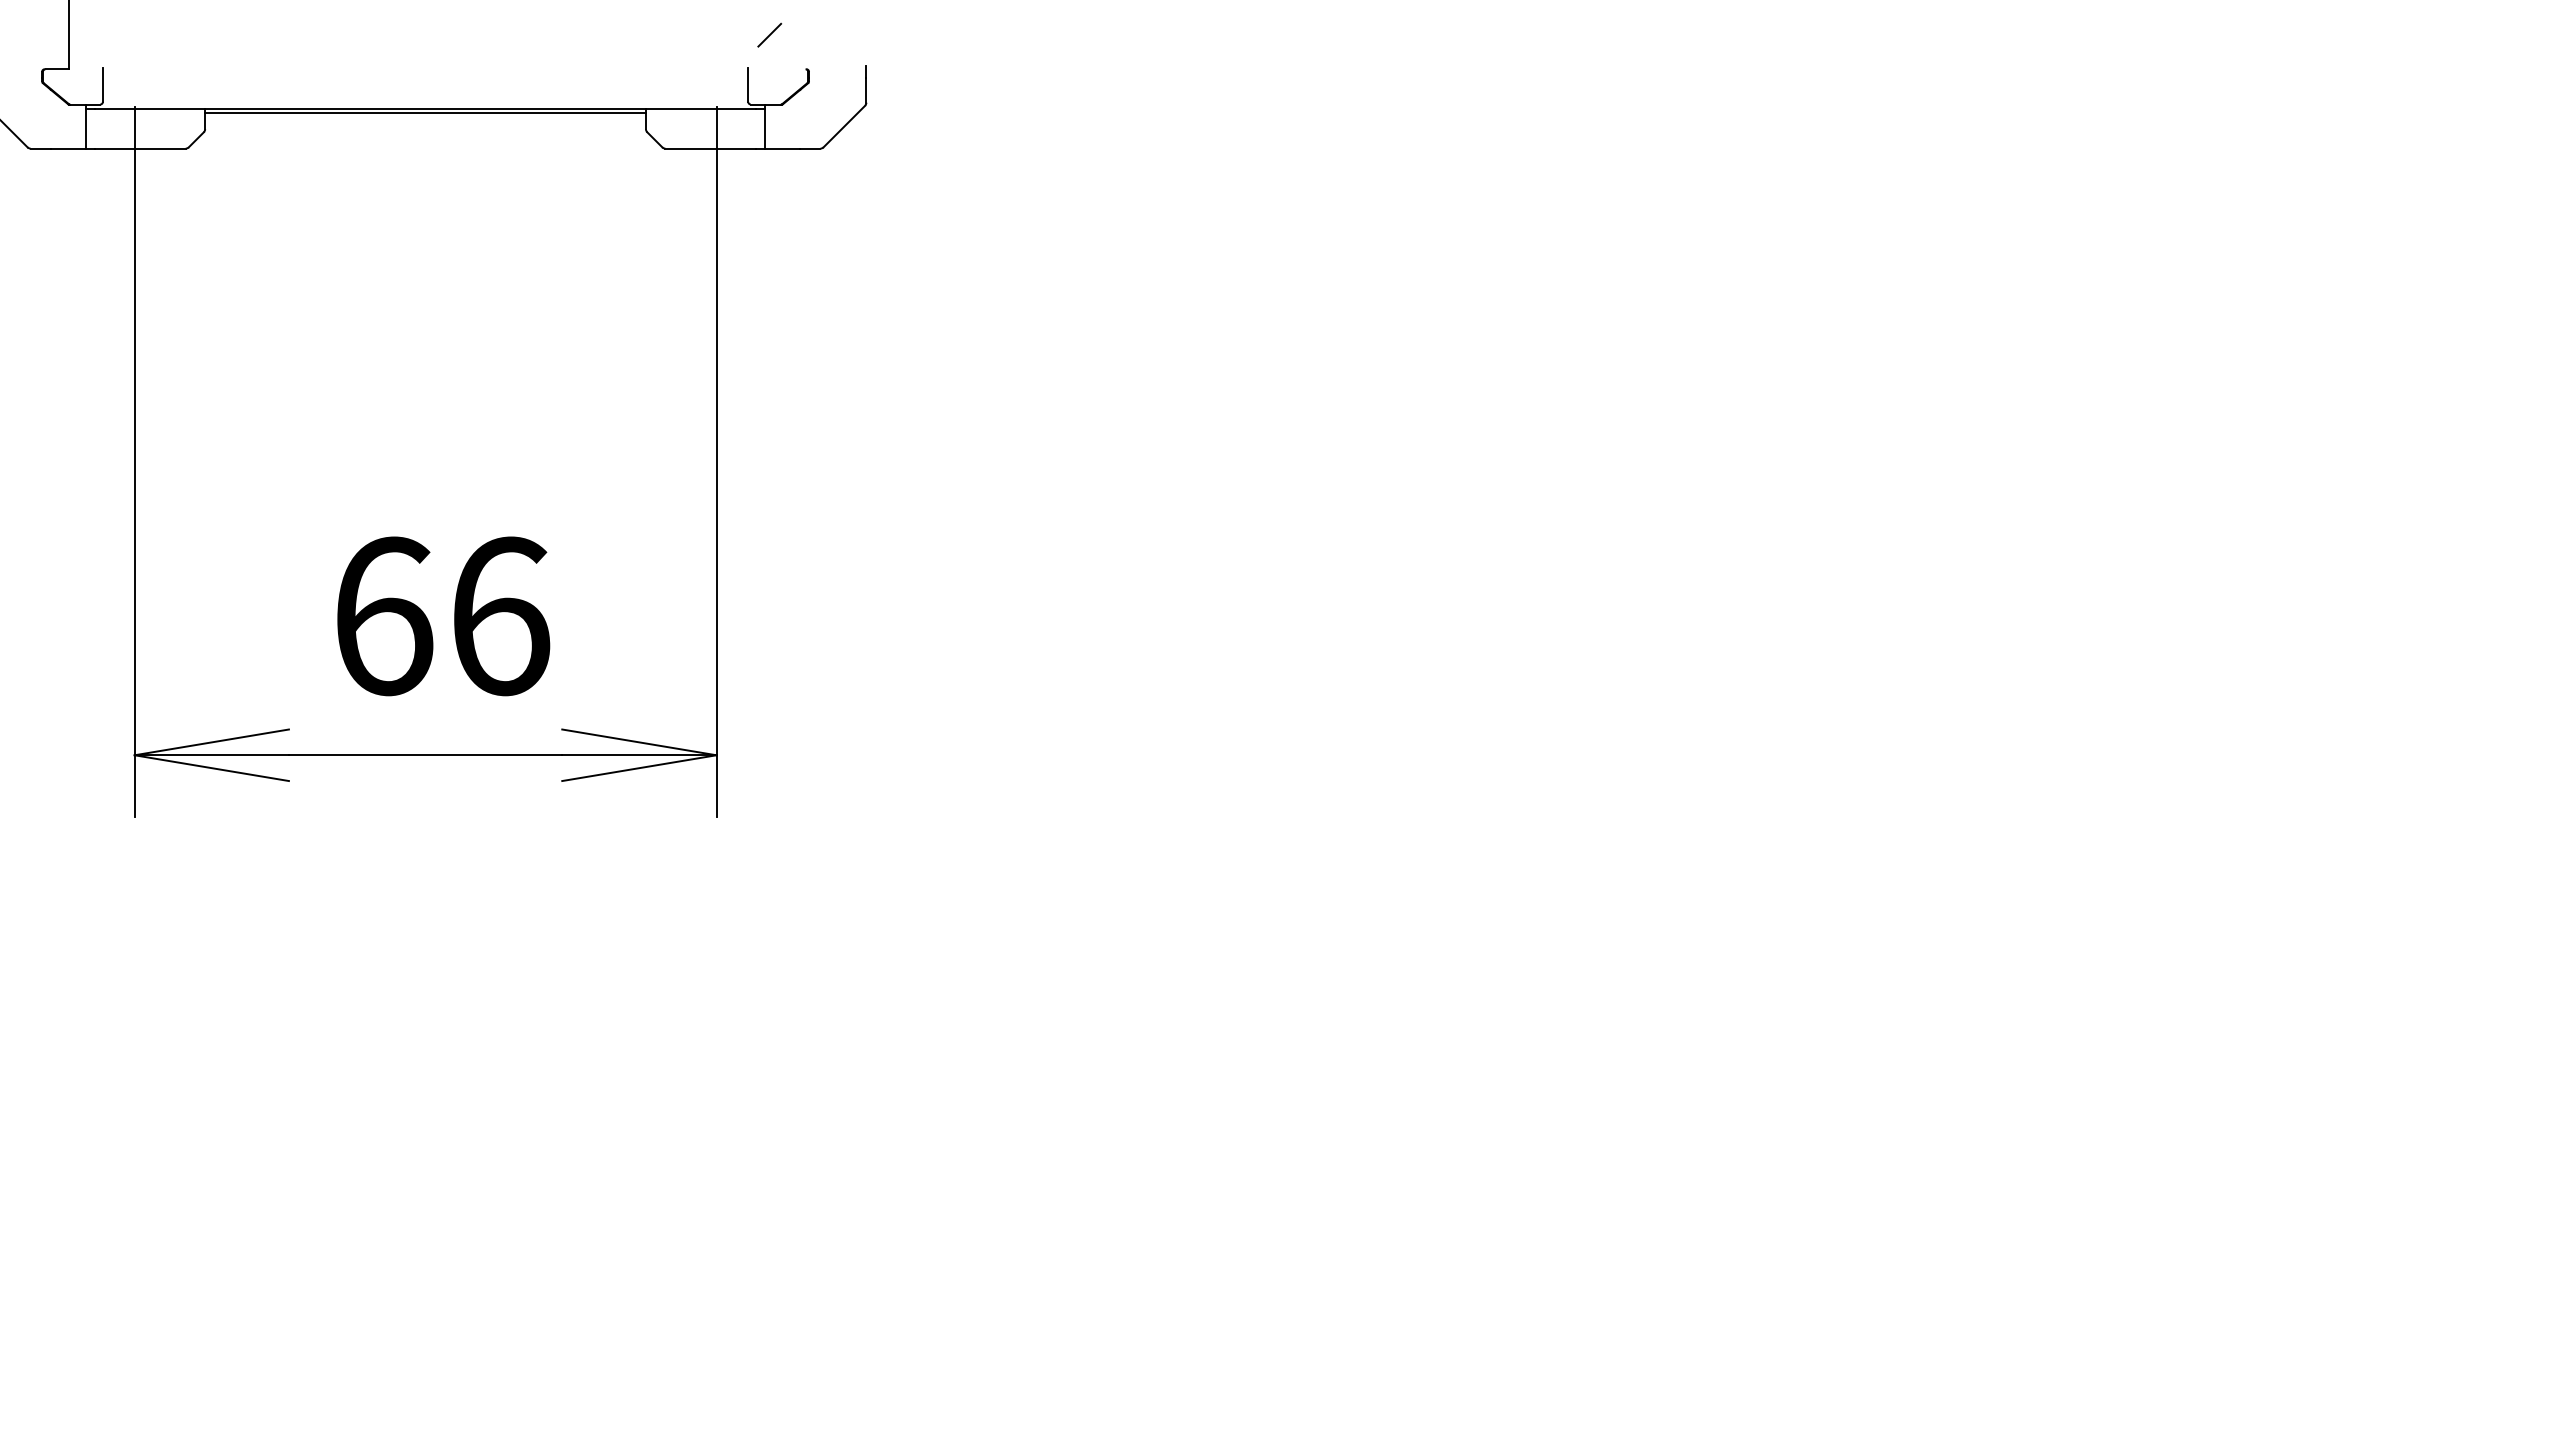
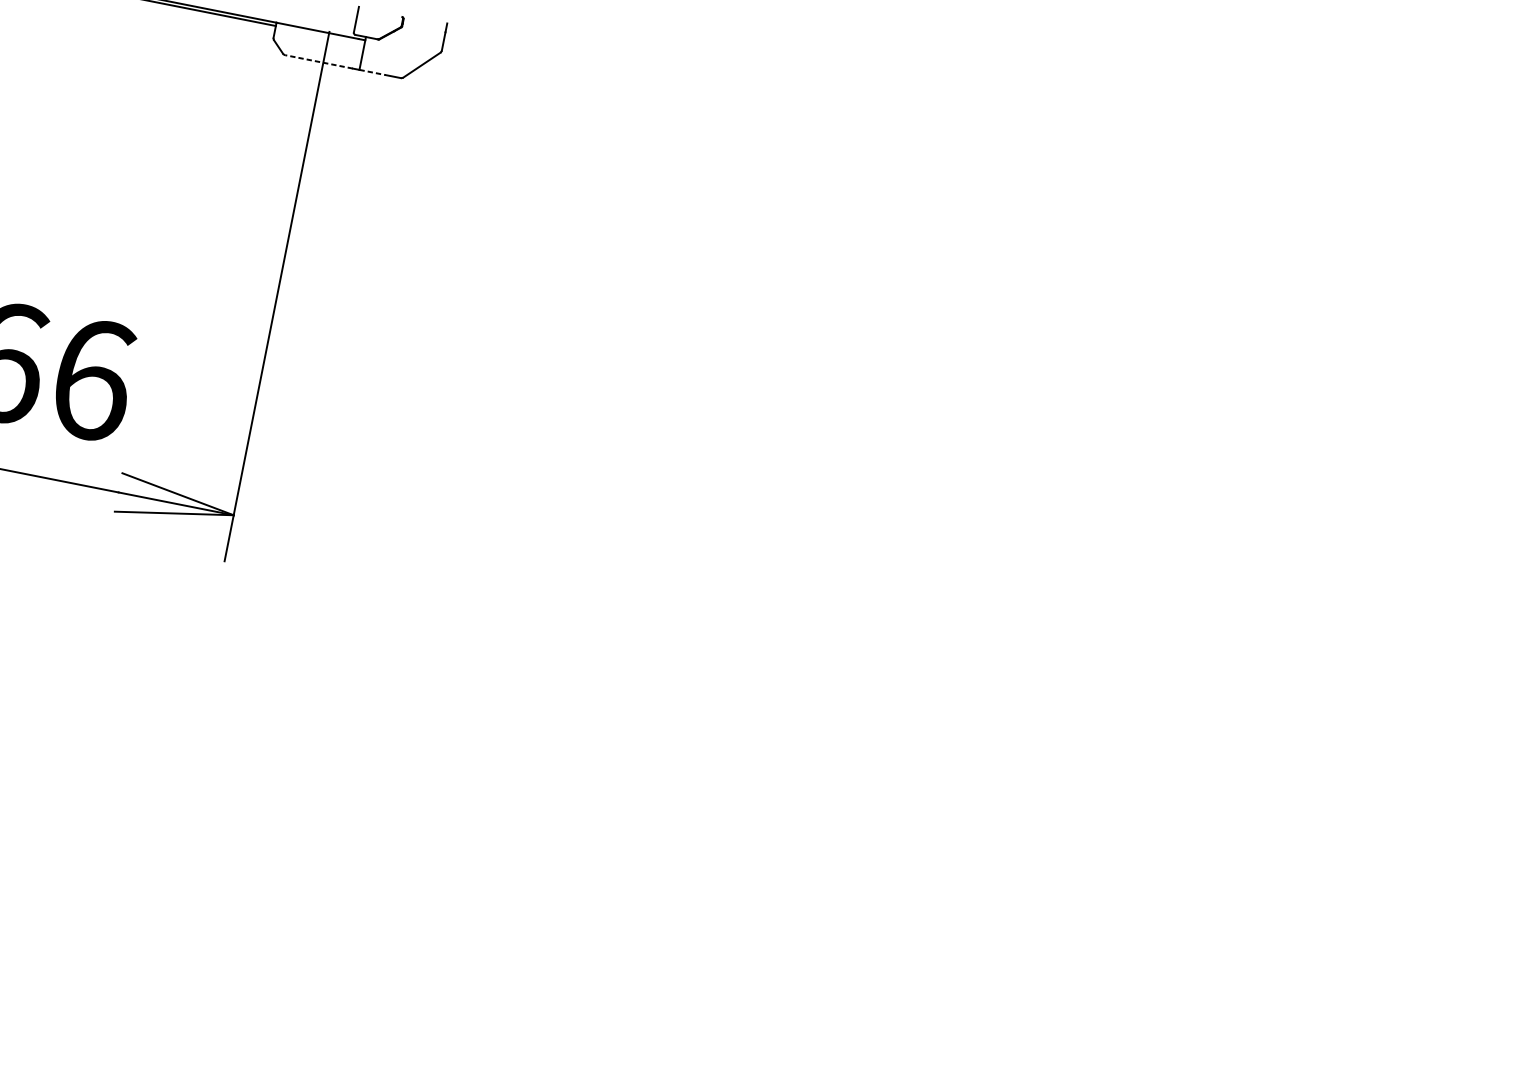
line: (710, 148) -> (318, 61), solid -> dashed
line: (782, 148) -> (372, 72), solid -> dashed

